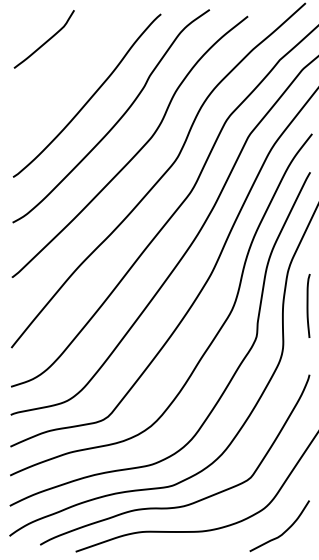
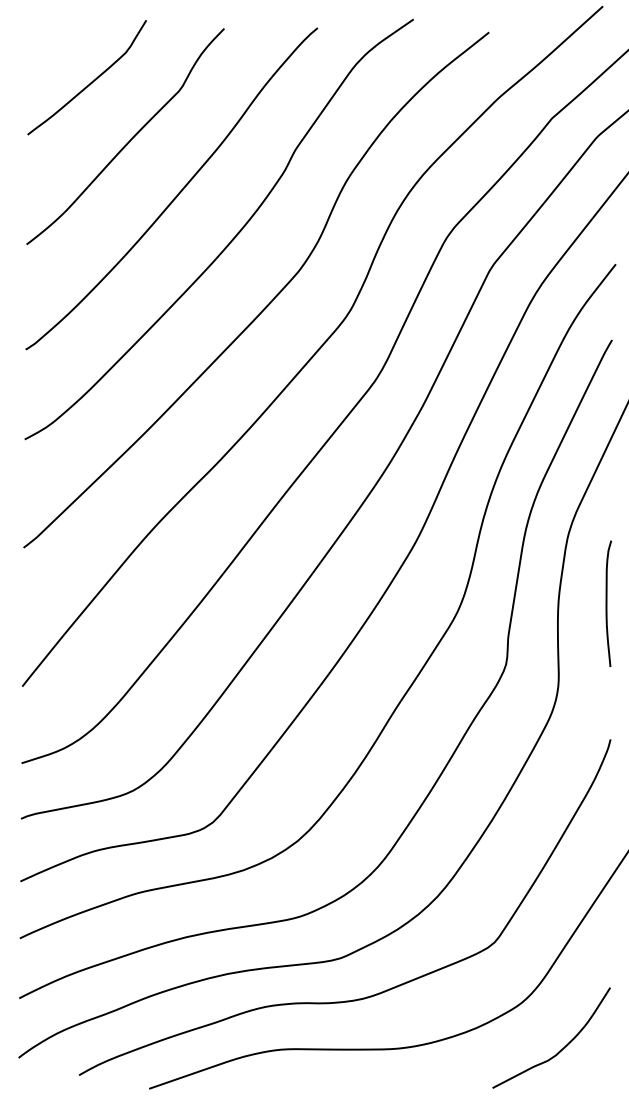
curve: (65, 70) -> (129, 139), added

